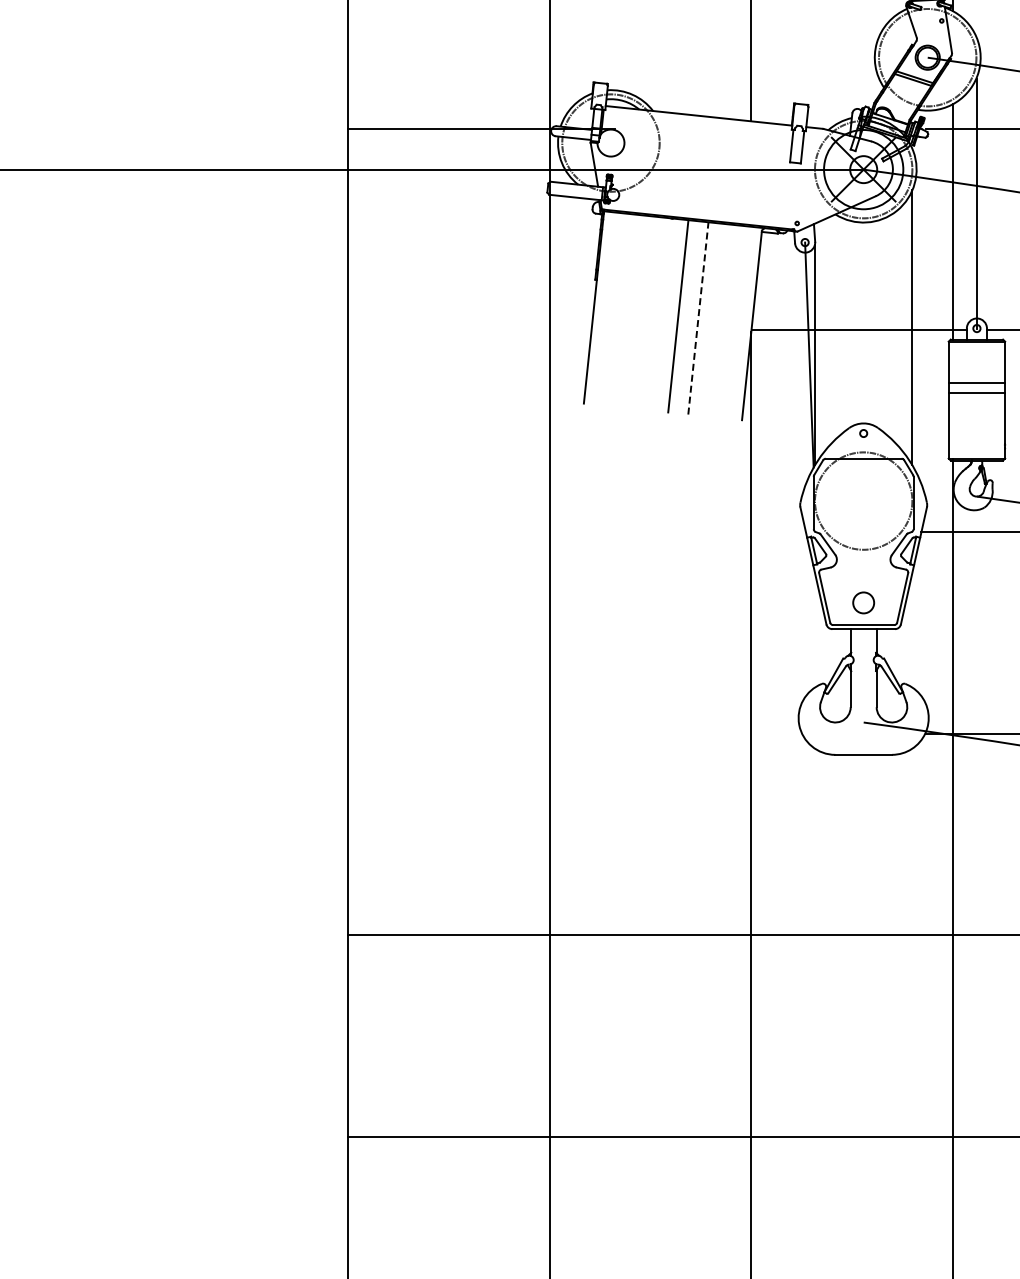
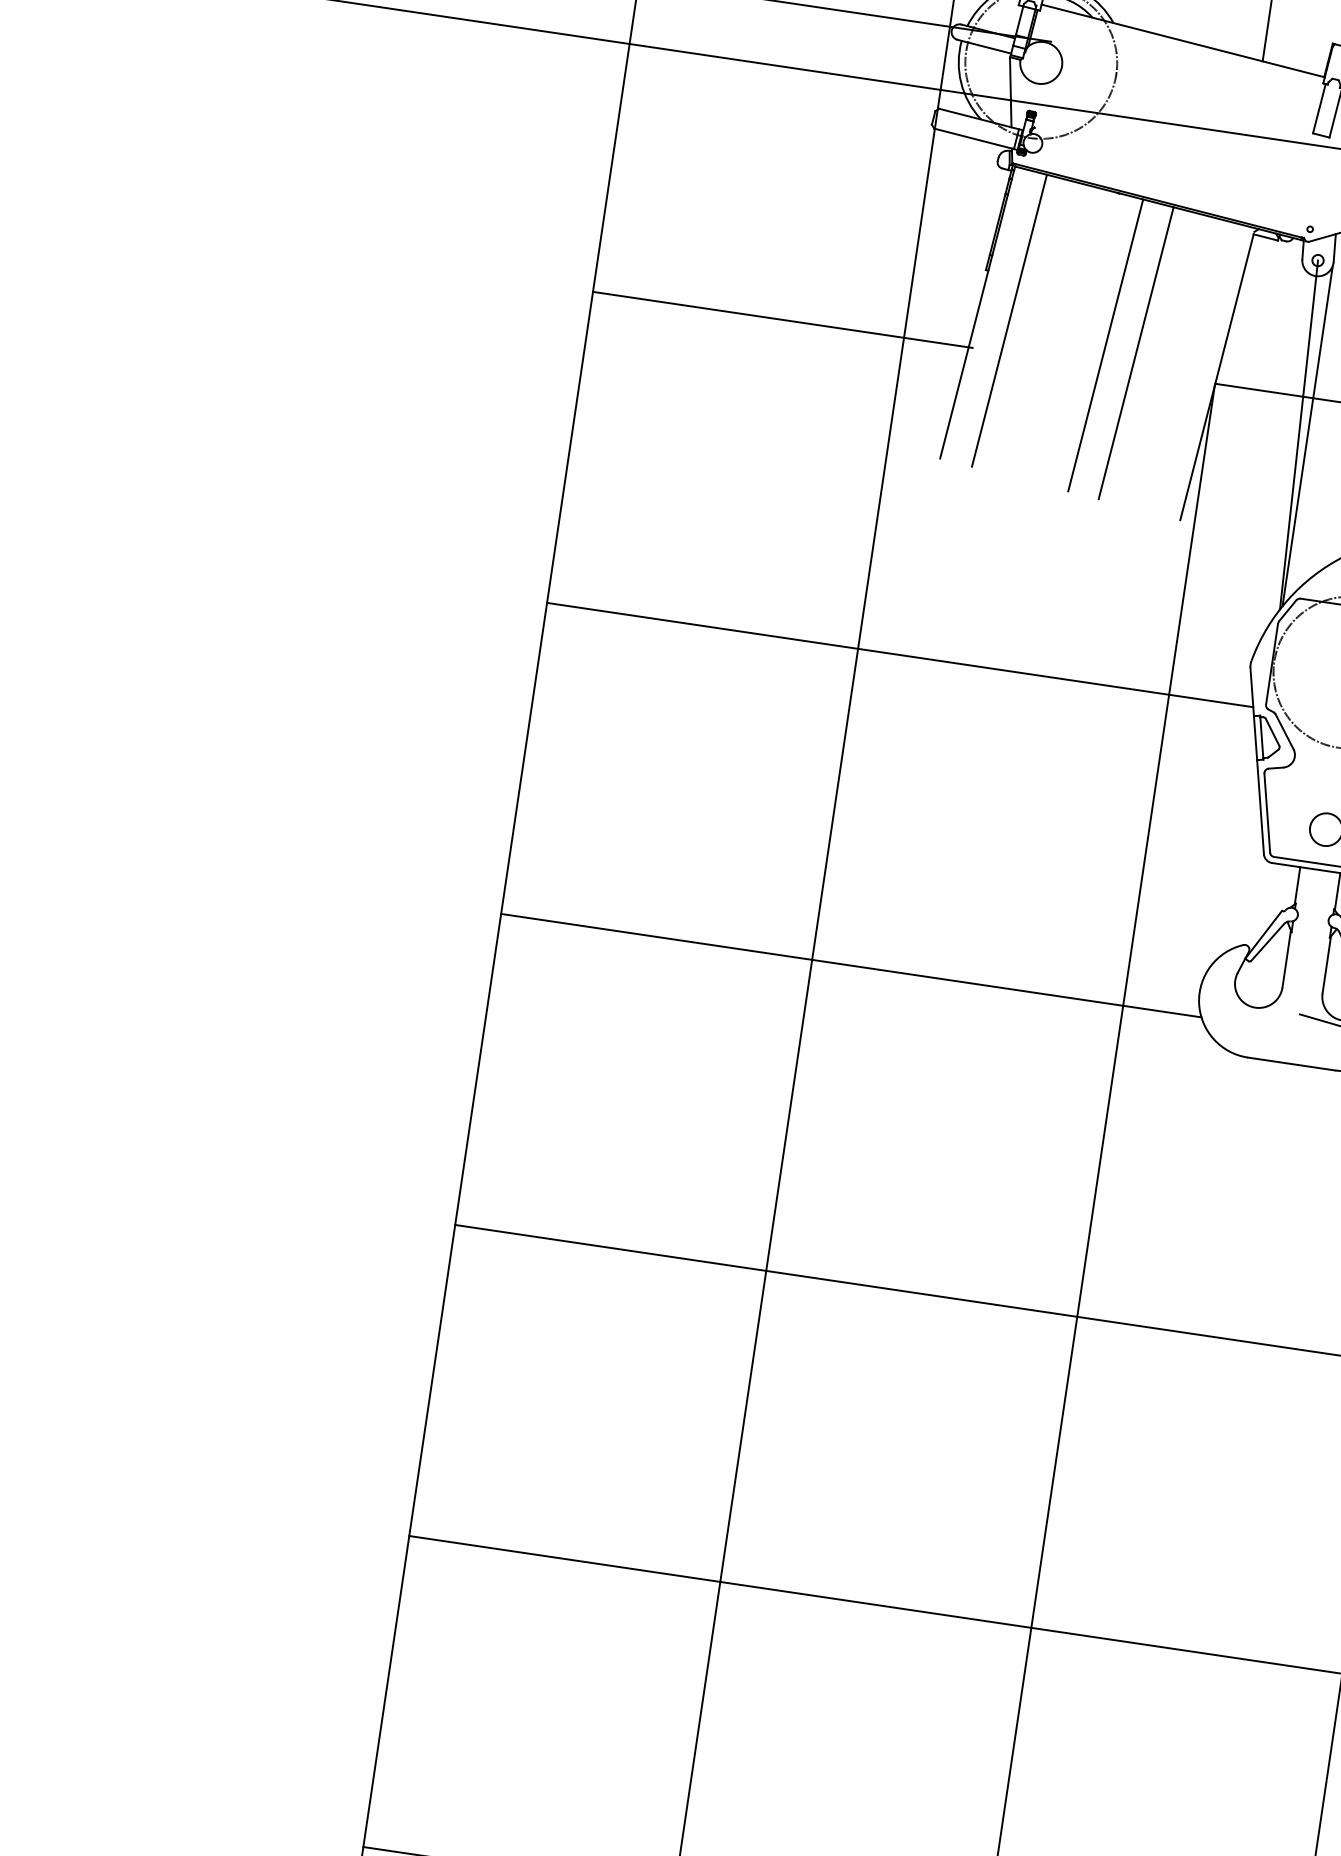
line: (614, 309) -> (1008, 320), added
line: (698, 318) -> (1136, 353), dashed -> solid
line: (470, 330) -> (781, 319), added
line: (576, 532) -> (899, 655), added
line: (574, 733) -> (850, 965), added

